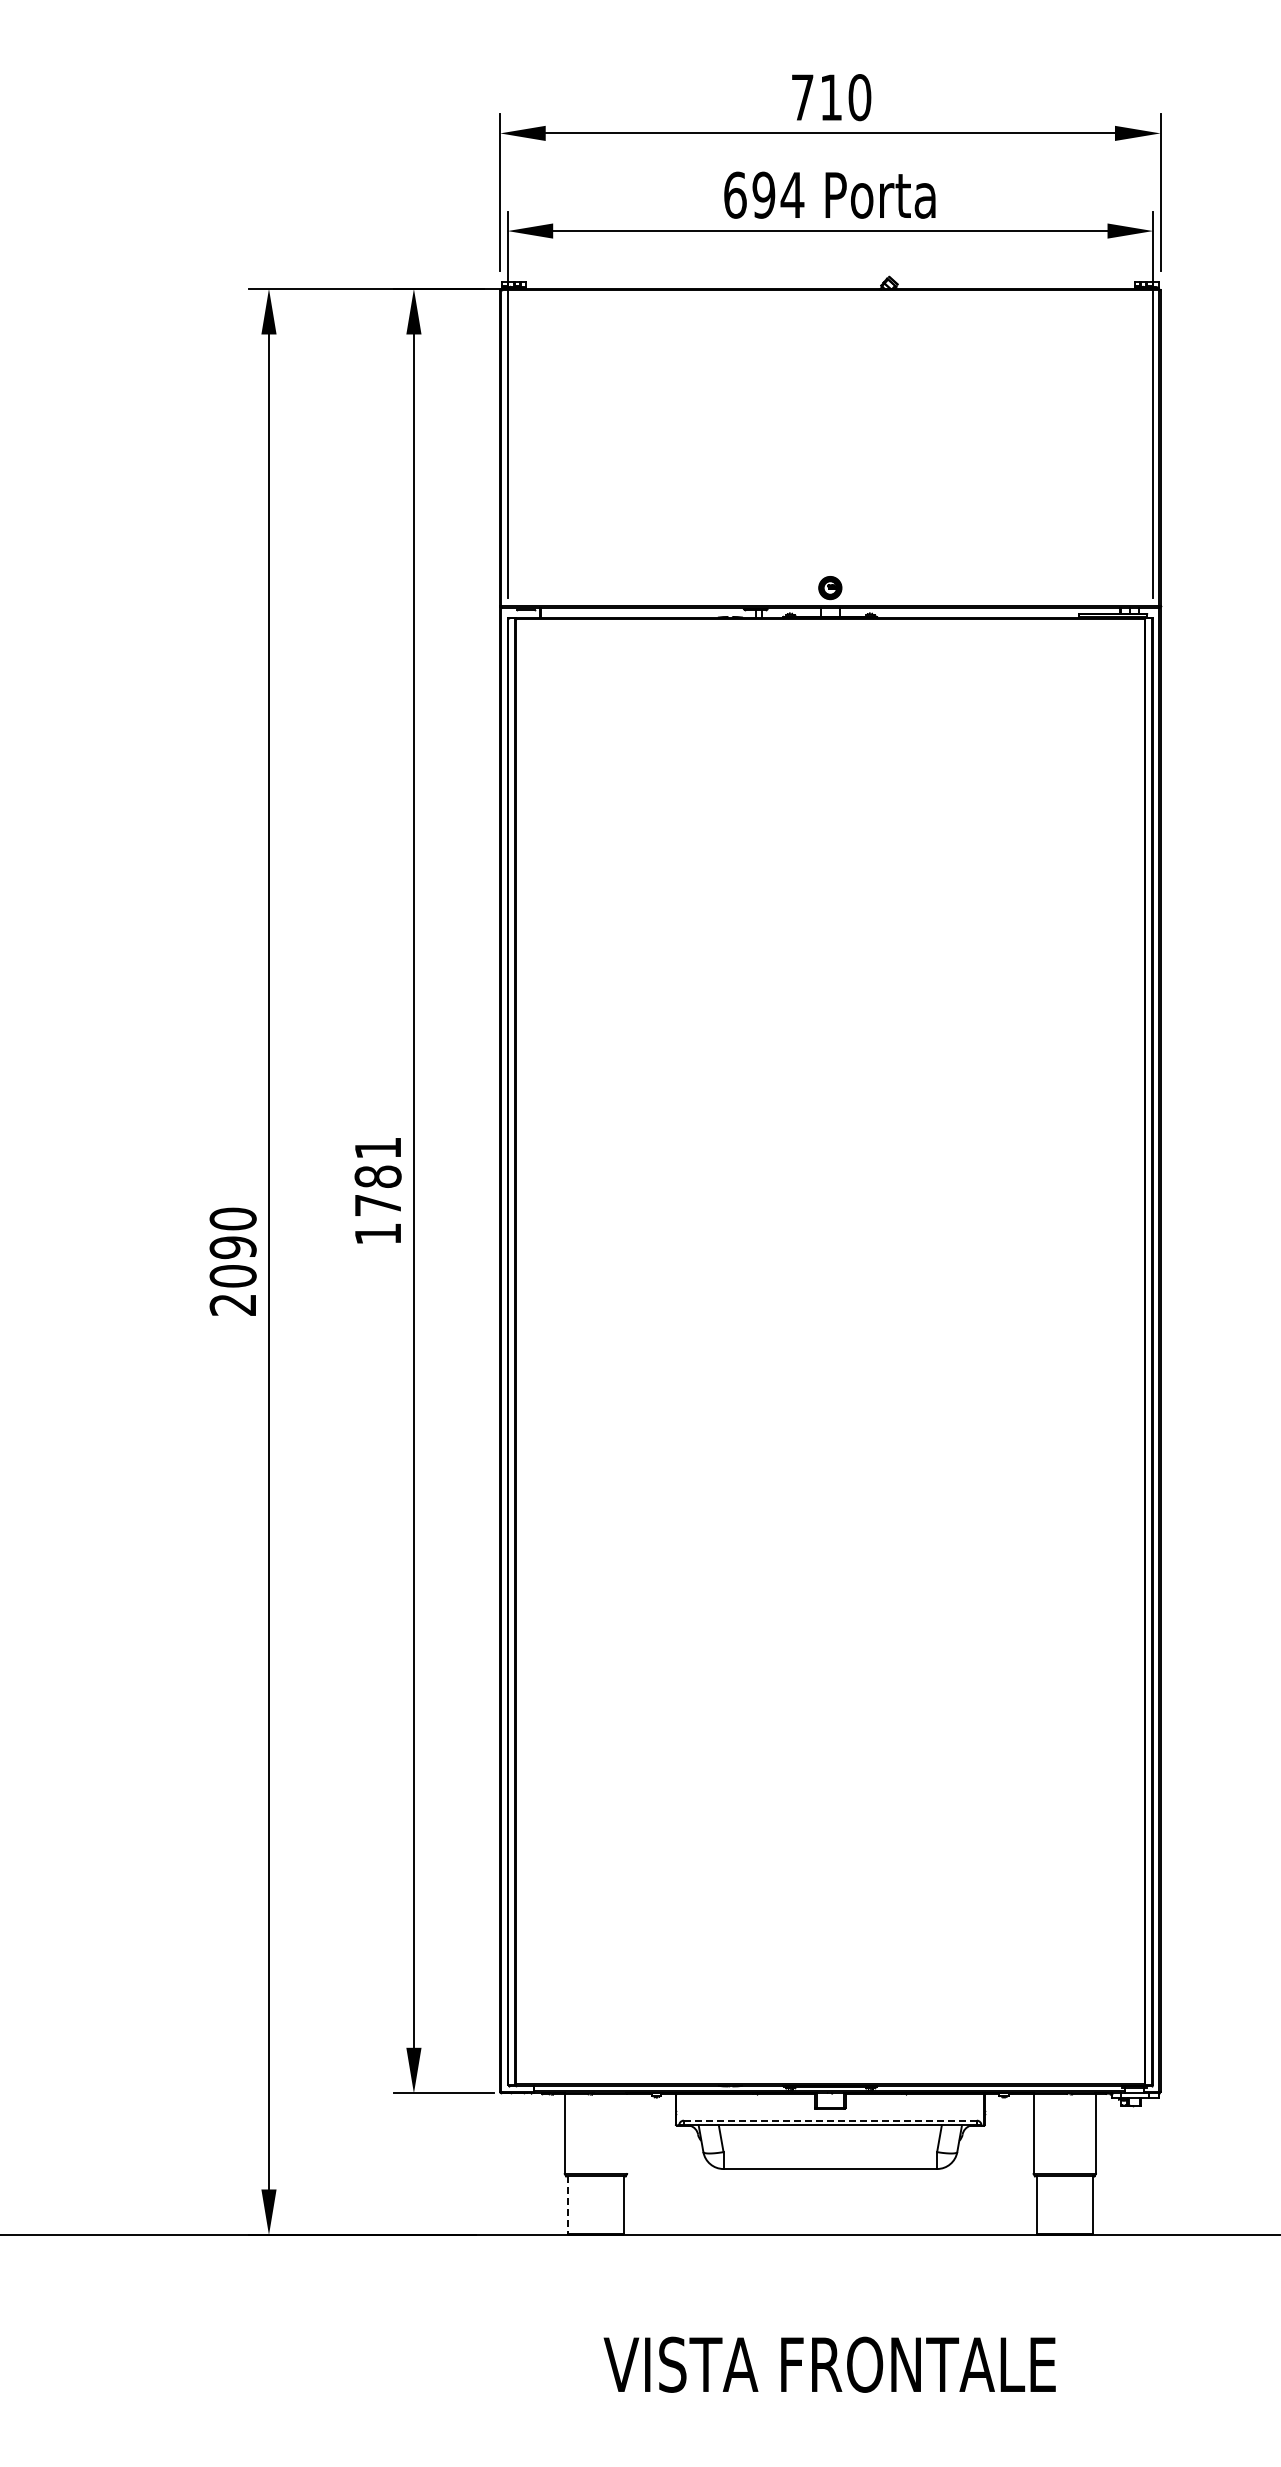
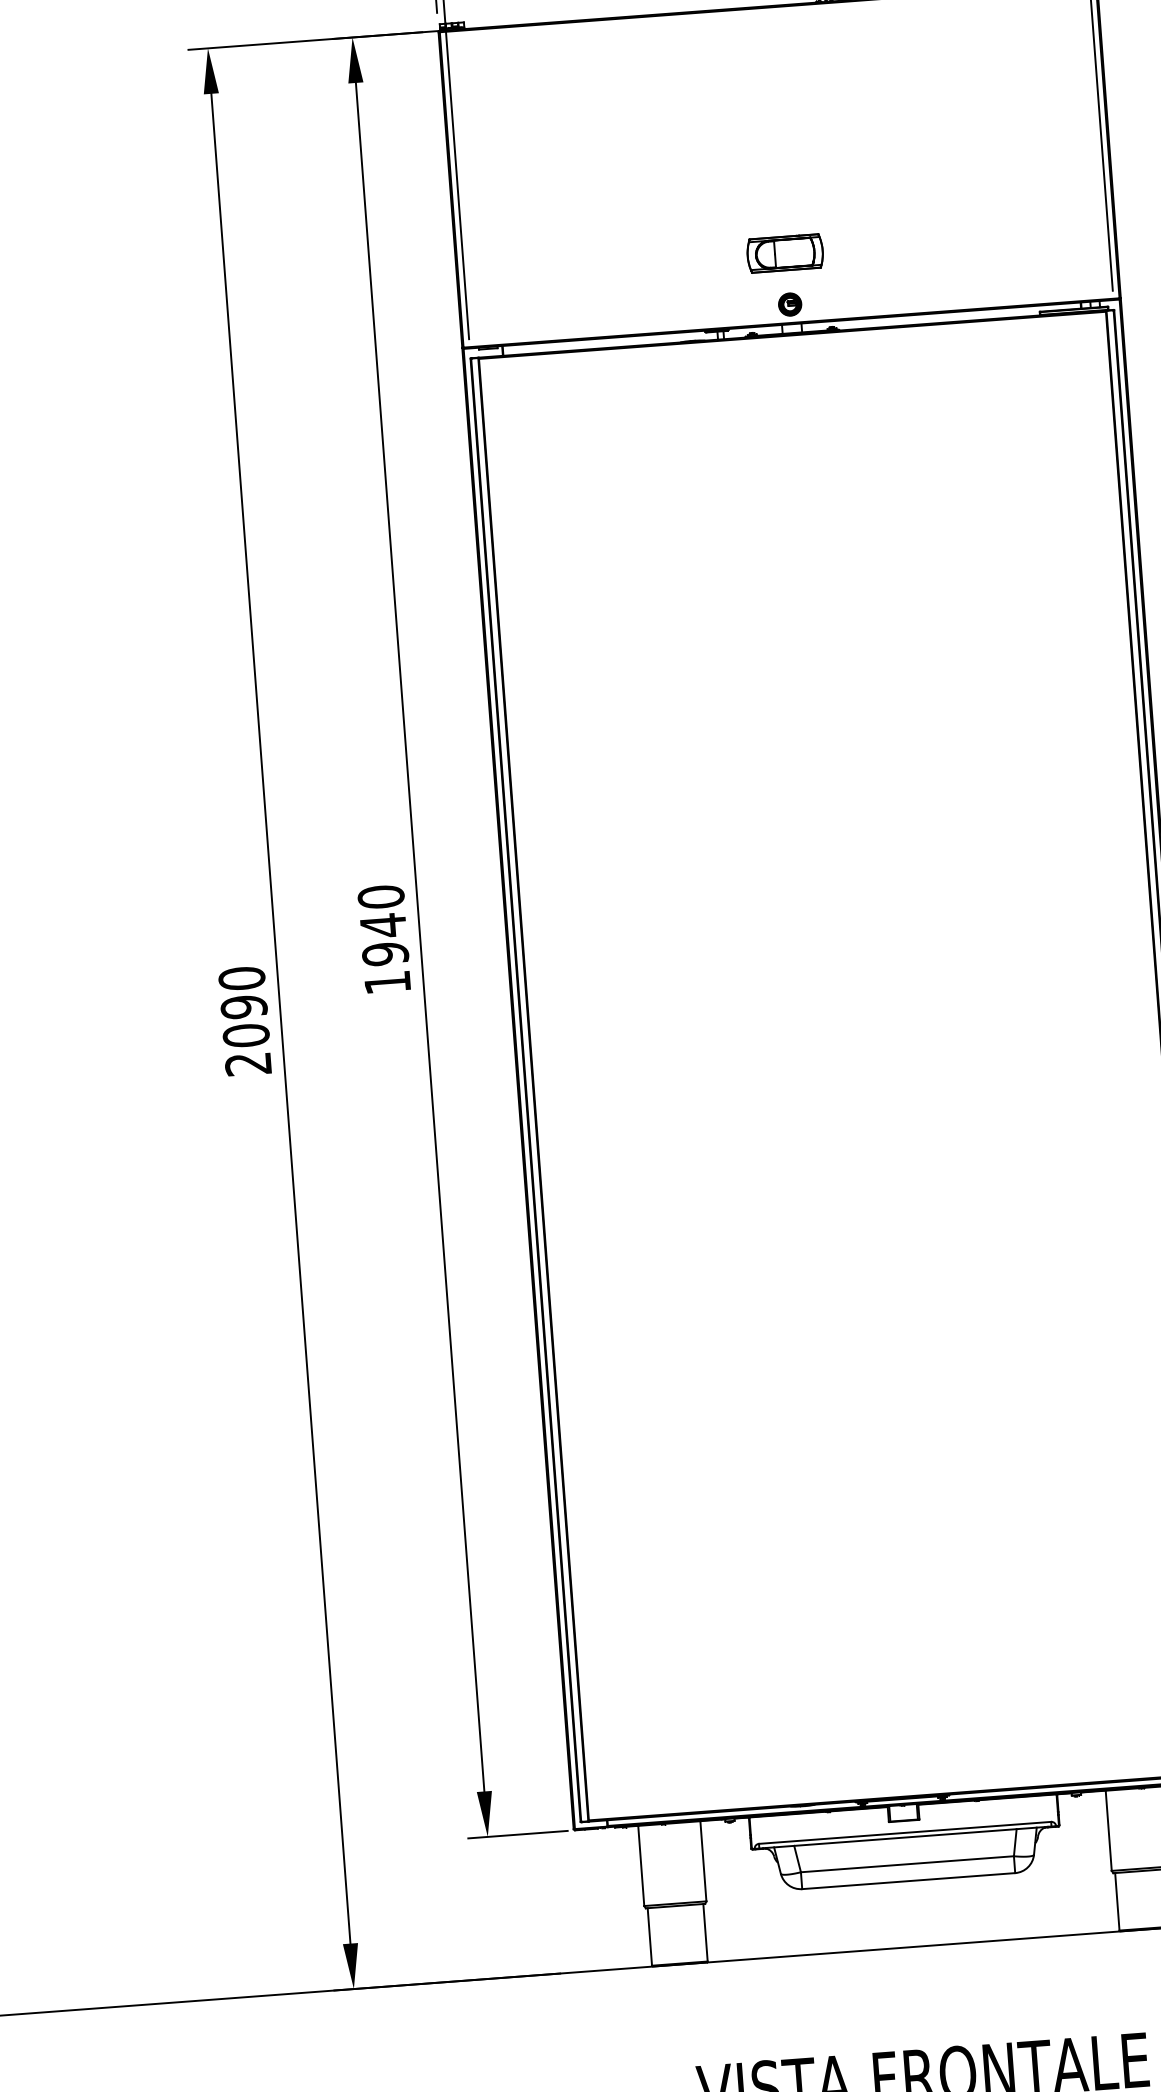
part: (828, 537) -> (784, 254), added
text: (377, 1176) -> (382, 925), 1781 -> 1940
line: (830, 2120) -> (905, 1832), dashed -> solid
line: (627, 2133) -> (703, 1860), added
line: (830, 2152) -> (907, 1864), added
line: (568, 2205) -> (650, 1937), dashed -> solid

